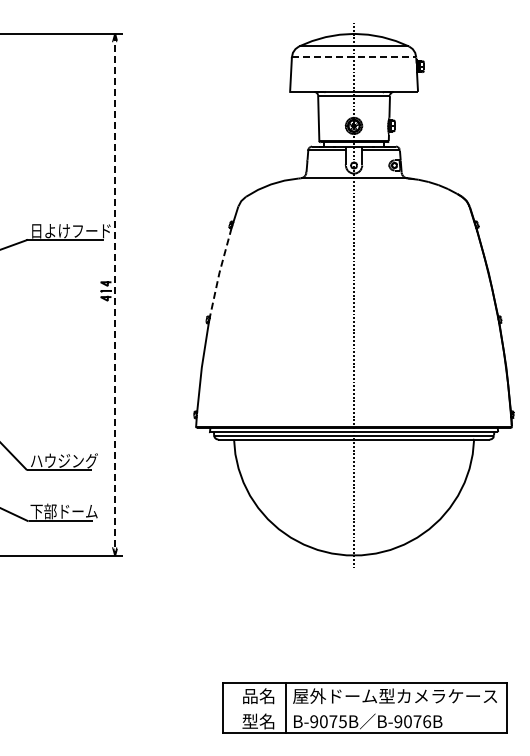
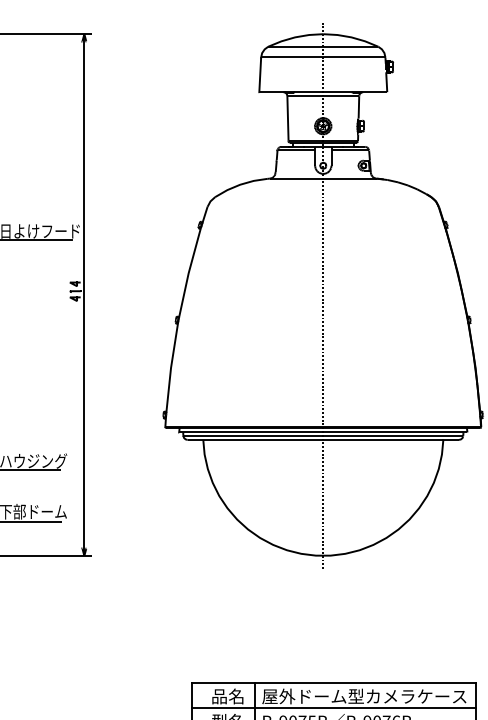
line: (355, 57) -> (324, 57), dashed -> solid
line: (219, 273) -> (188, 273), dashed -> solid
line: (115, 295) -> (84, 295), dashed -> solid
line: (364, 708) -> (333, 708), added

